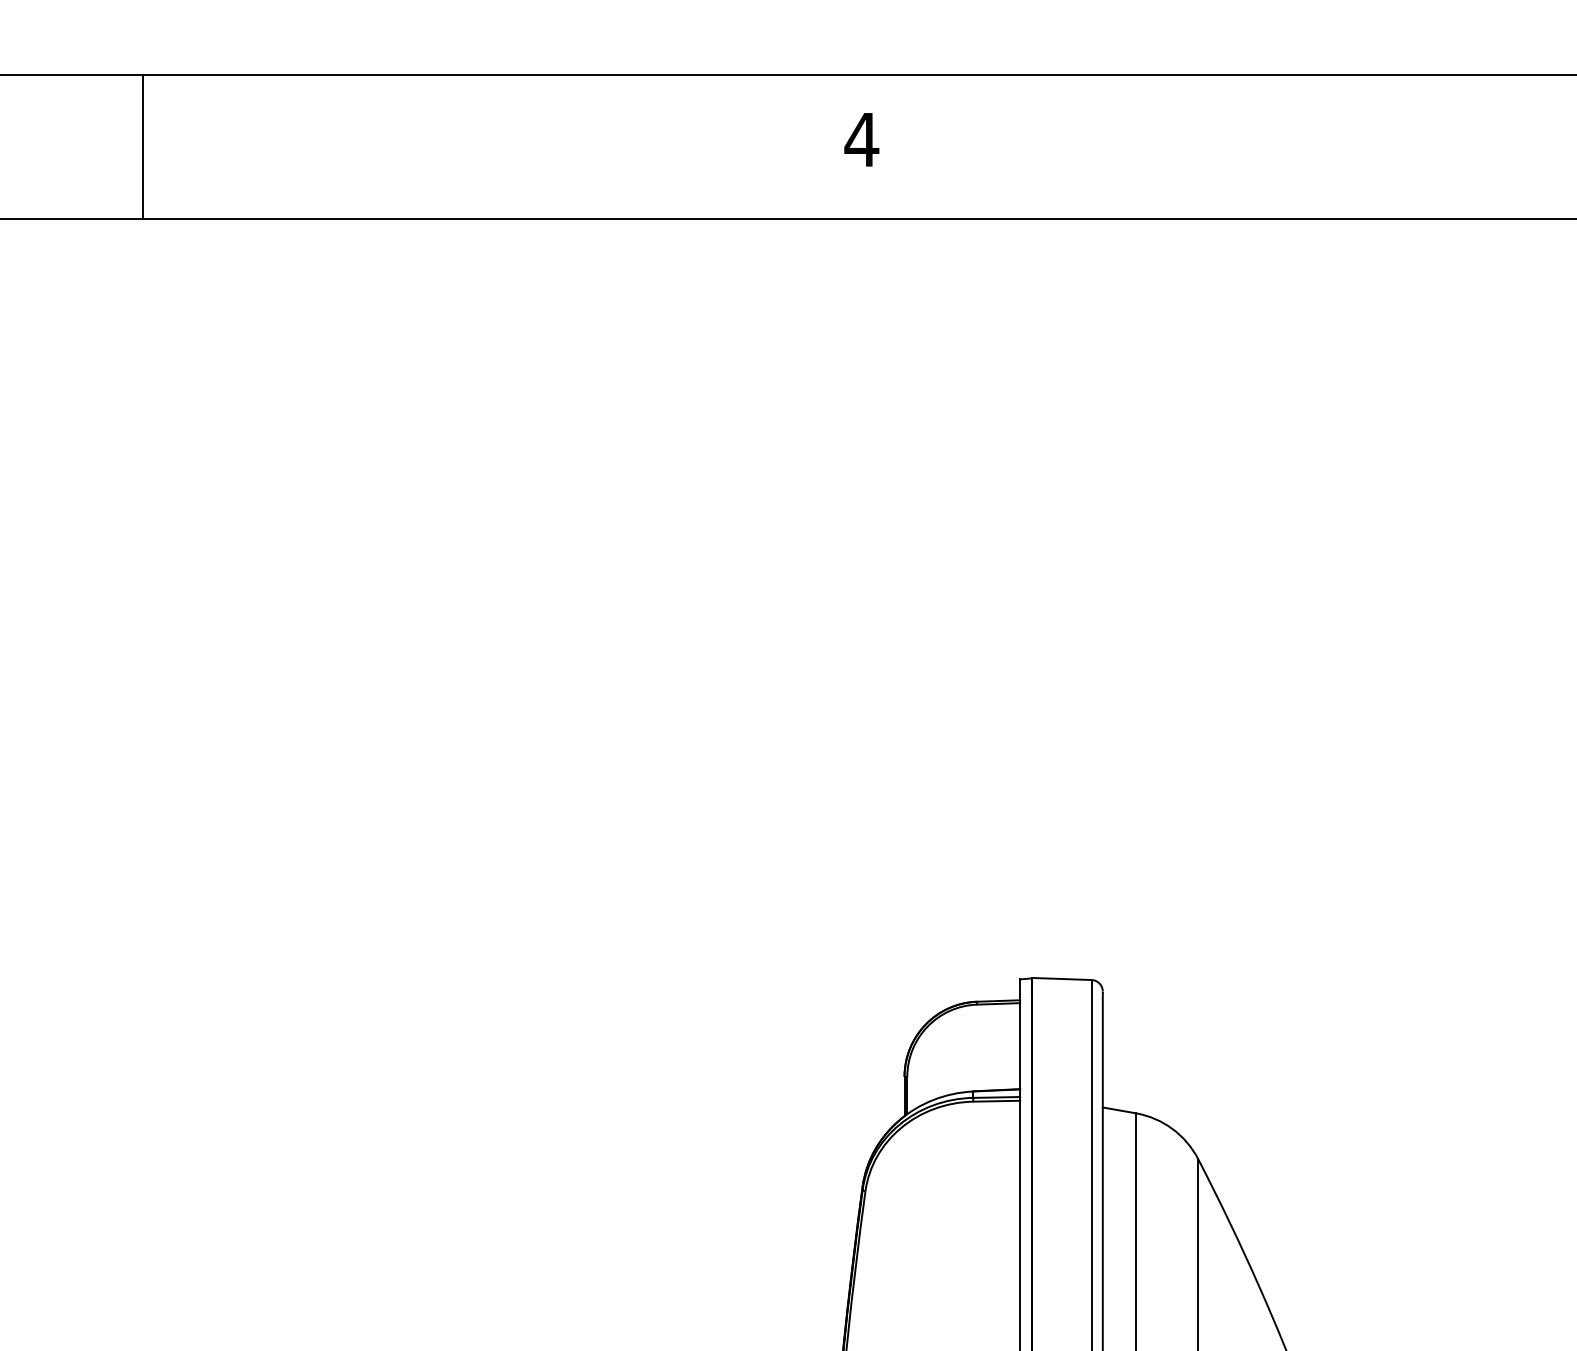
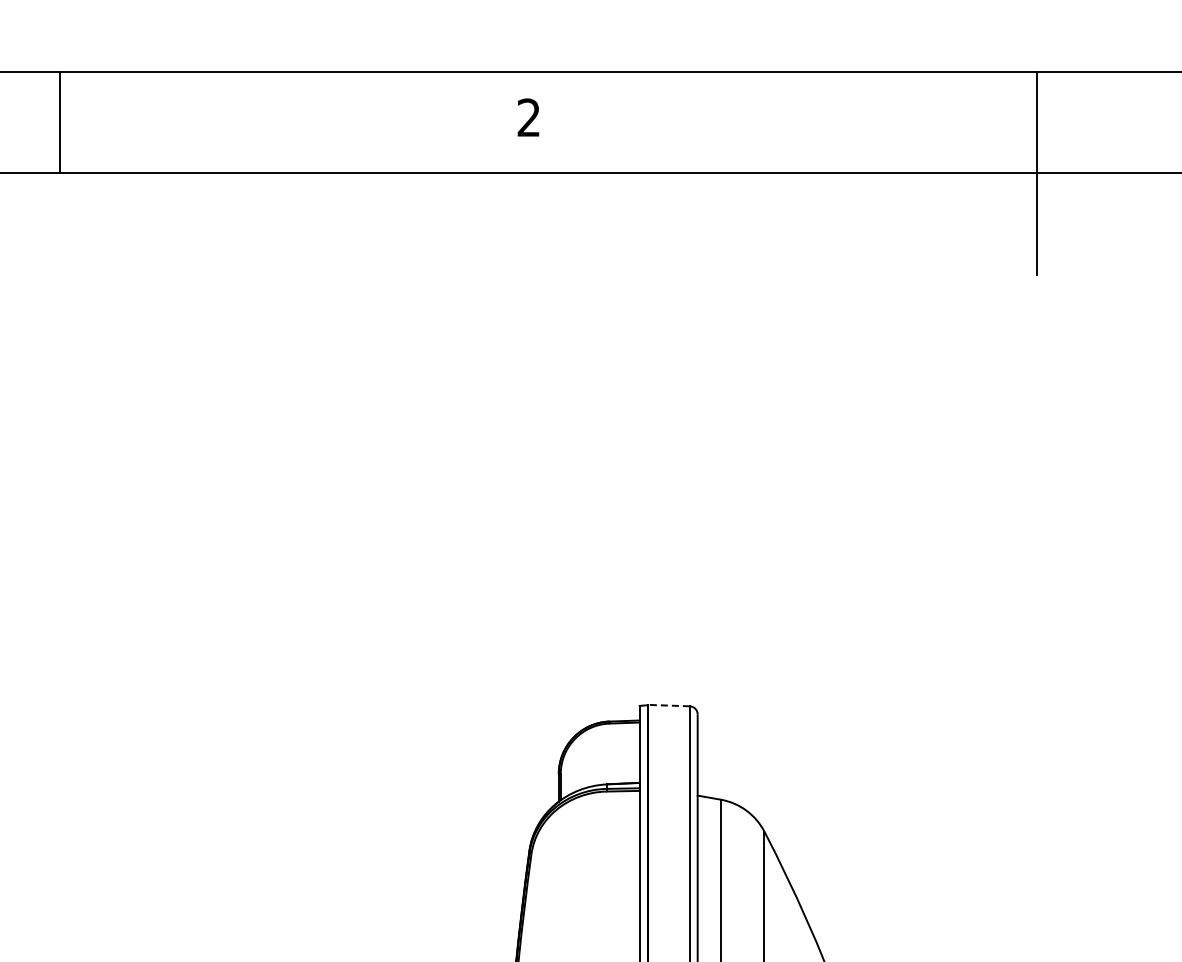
text: (861, 139) -> (528, 117), 4 -> 2
line: (143, 146) -> (60, 122), moved
line: (1062, 978) -> (669, 705), solid -> dashed

